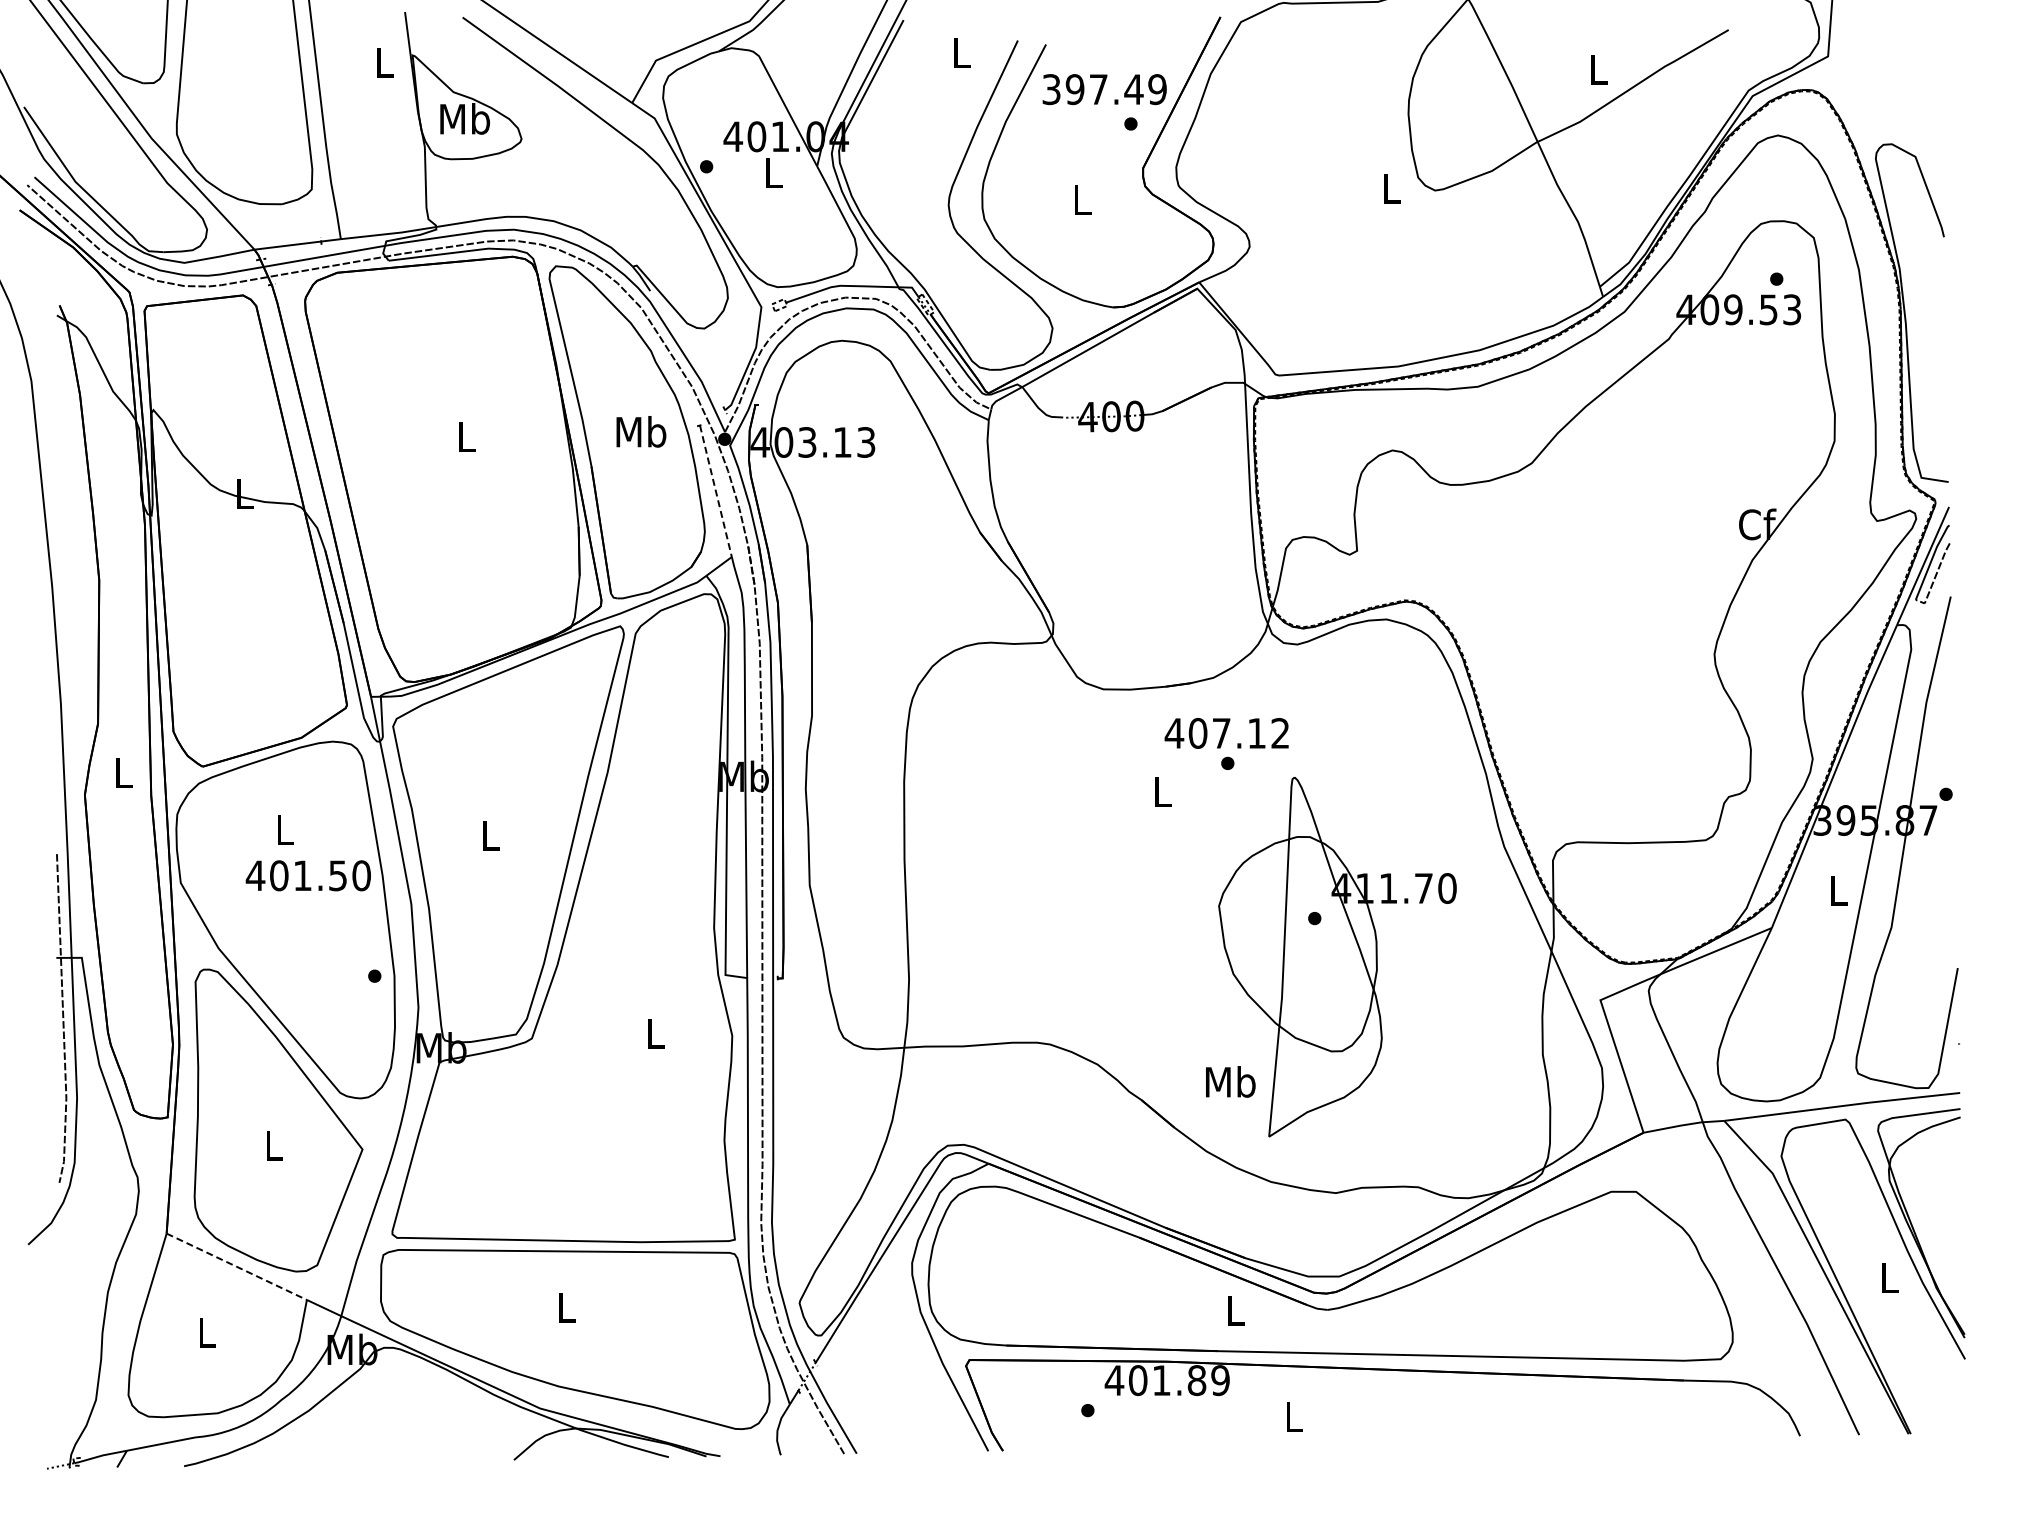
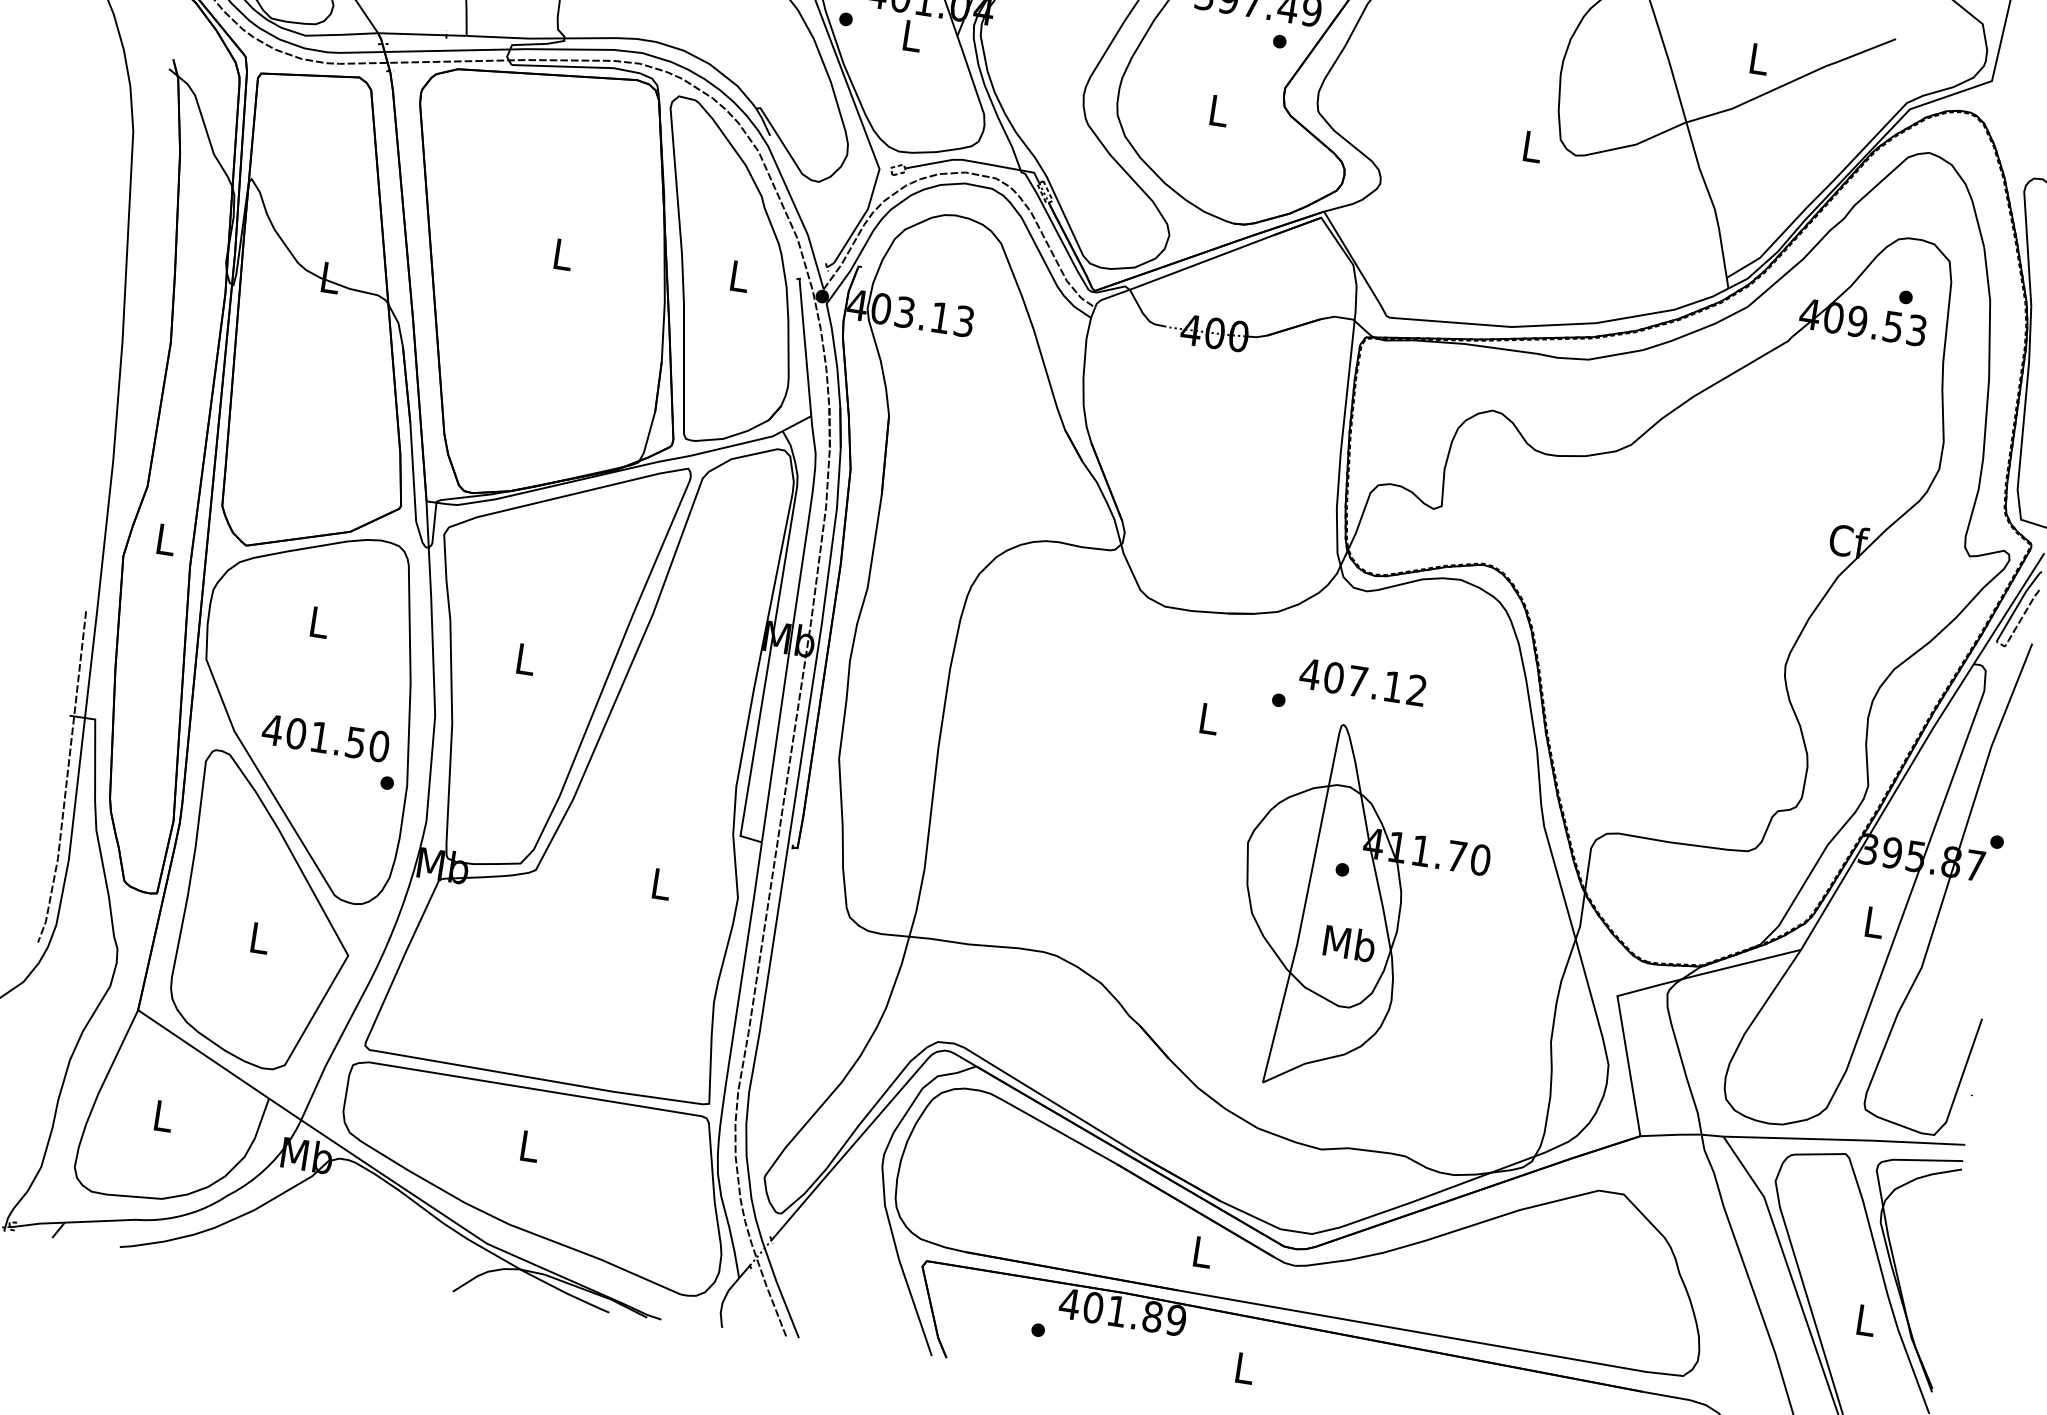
text: (641, 431) -> (739, 275), Mb -> L
line: (715, 490) -> (805, 346), dashed -> solid
text: (1226, 733) -> (1362, 682), moved
text: (307, 875) -> (324, 737), moved
text: (1230, 1081) -> (1349, 943), moved
line: (236, 1266) -> (203, 1054), dashed -> solid

